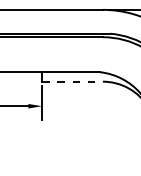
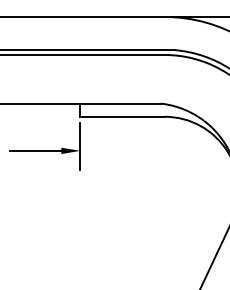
line: (73, 81) -> (123, 116), dashed -> solid

